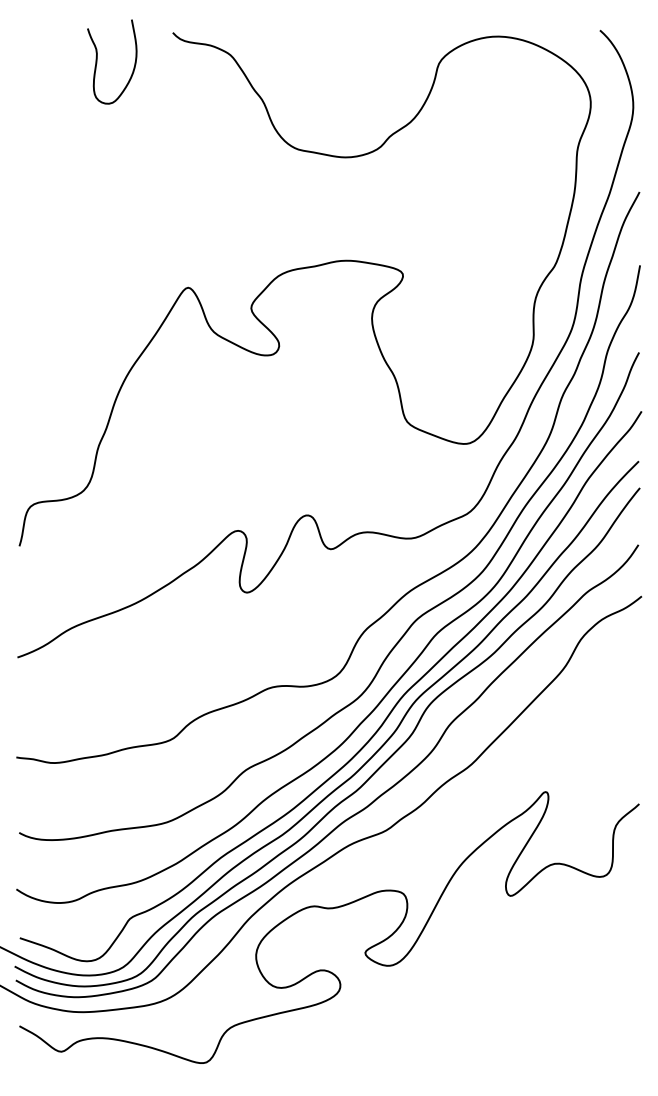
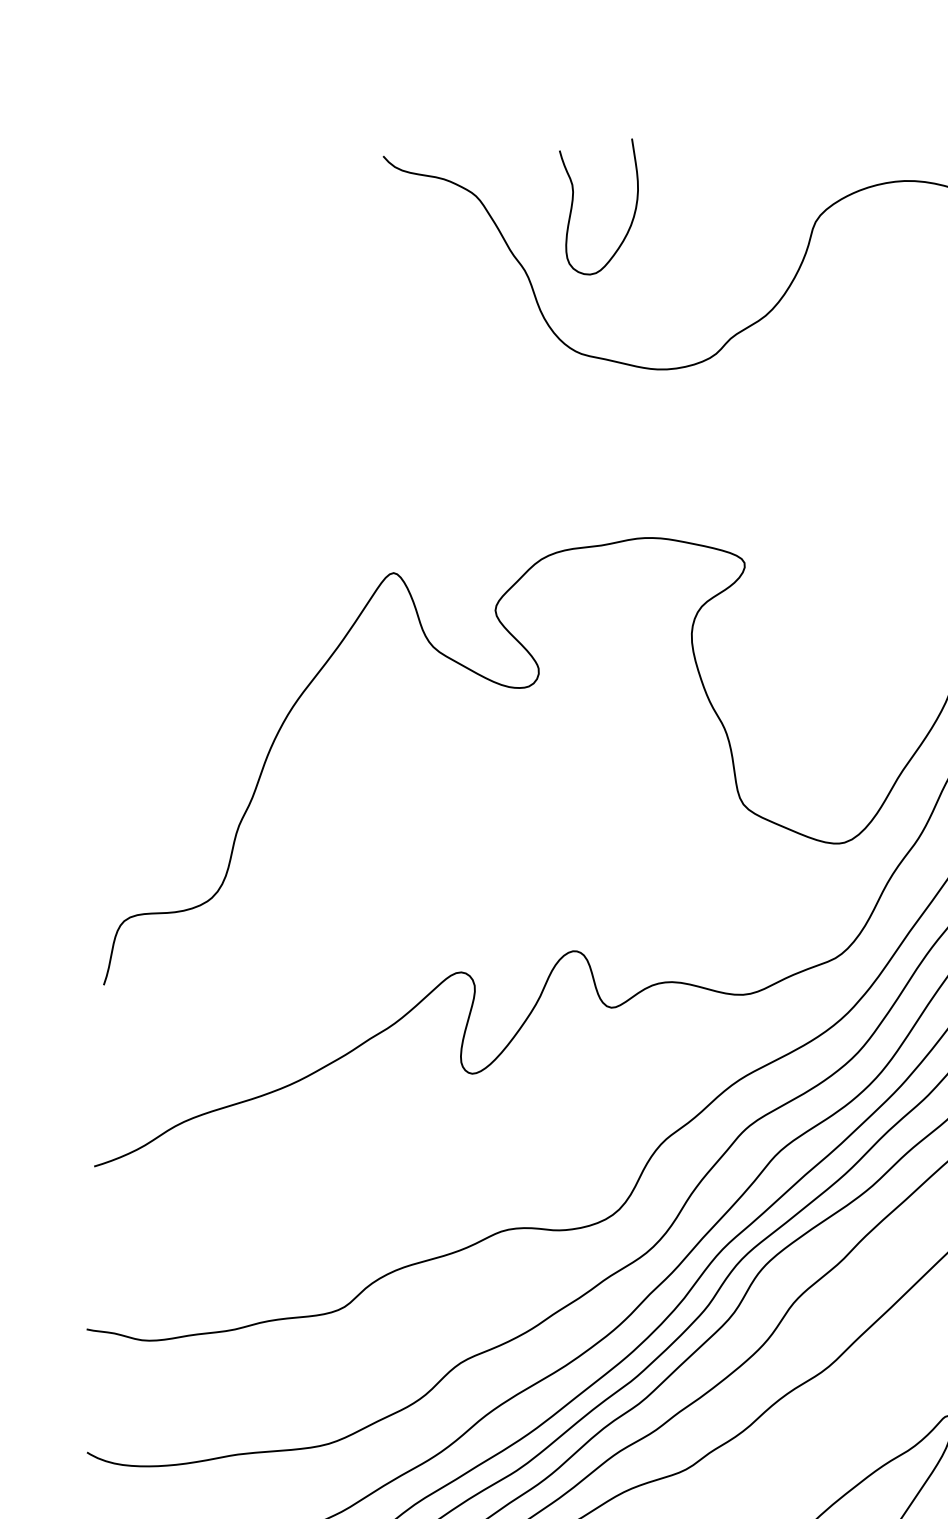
curve: (97, 61) -> (573, 204), moved

